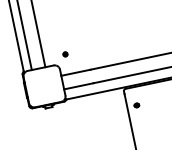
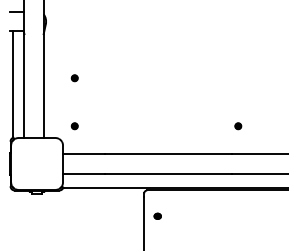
part: (58, 20) -> (74, 78), added

